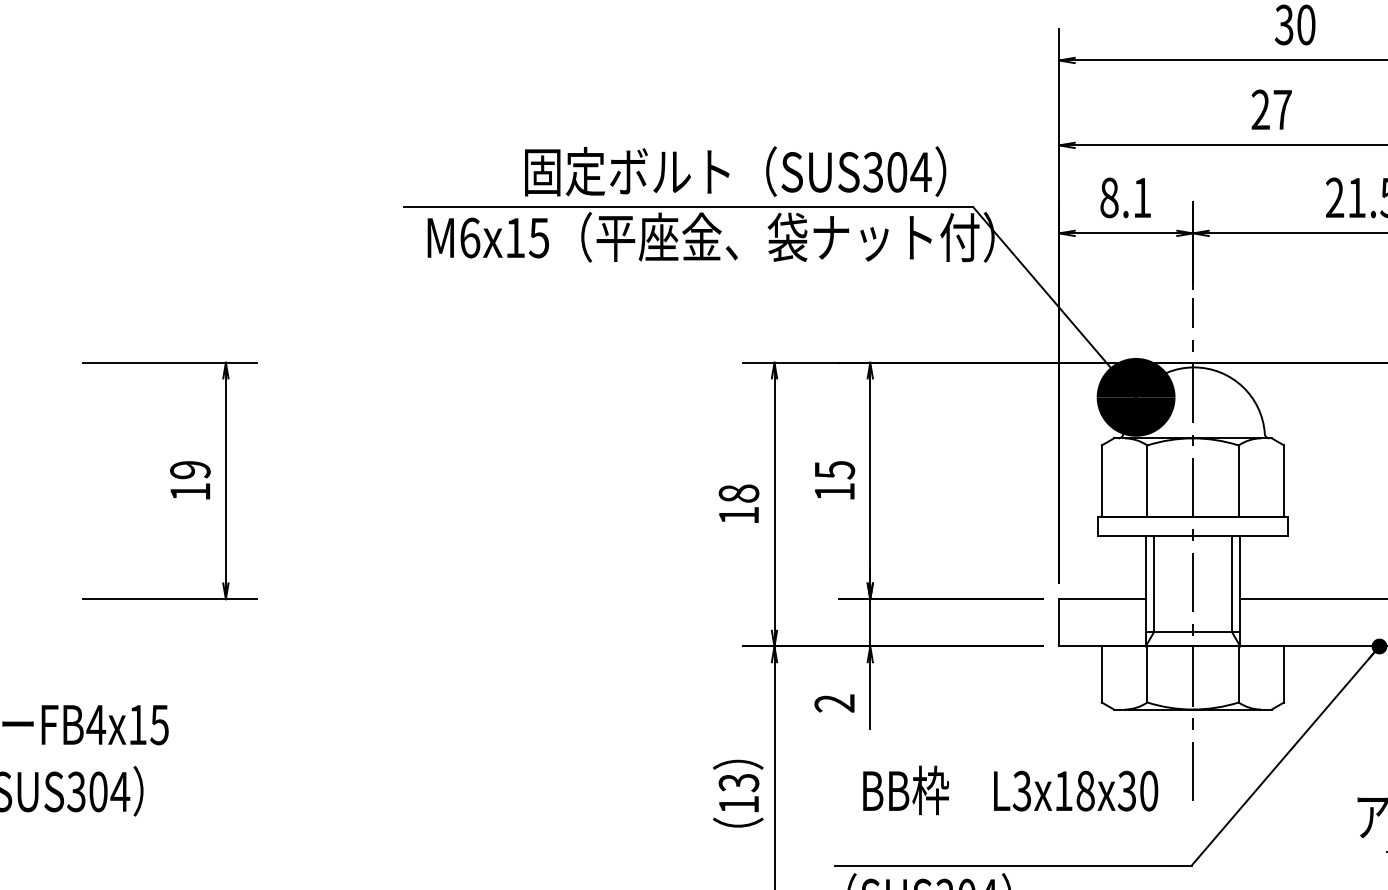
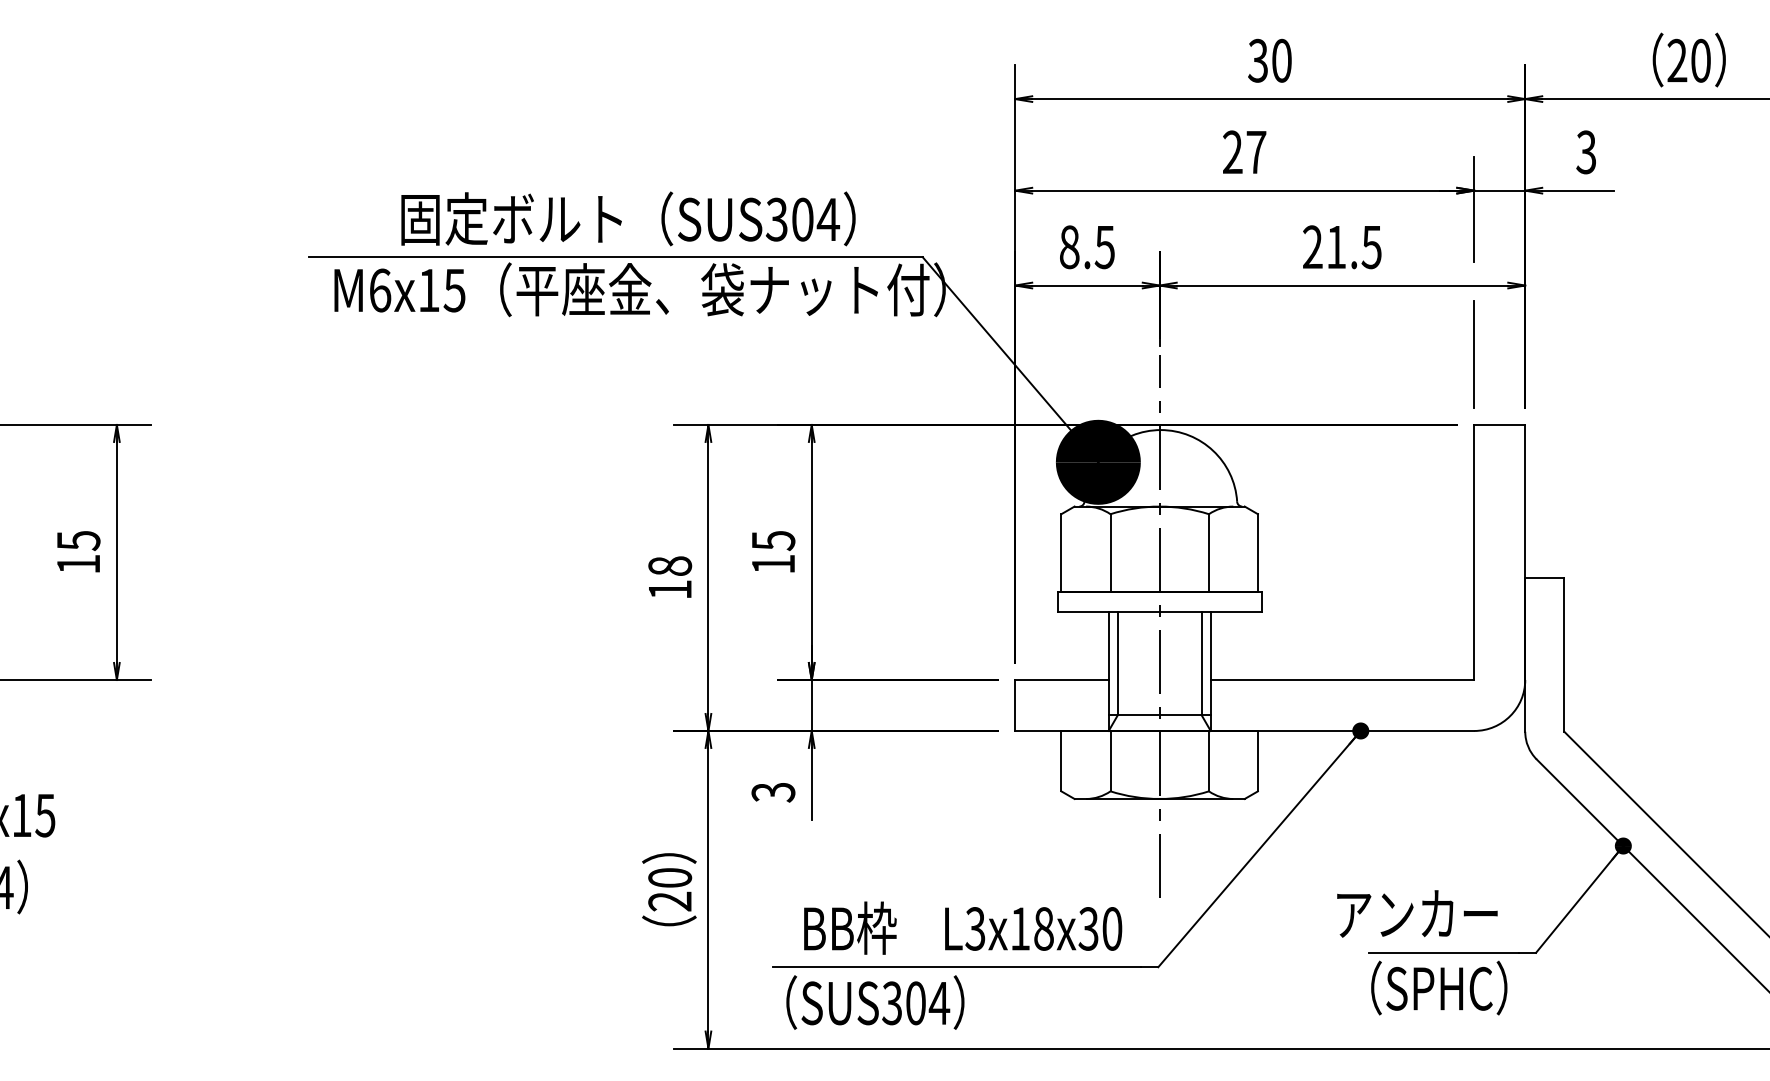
text: (735, 171) -> (628, 218), moved
text: (1141, 198) -> (1104, 247), 8.1 -> 8.5
text: (190, 469) -> (78, 540), 19 -> 15
text: (834, 703) -> (773, 792), 2 -> 3
text: (1011, 789) -> (963, 927), moved
text: (739, 793) -> (670, 889), 13 -> 20

